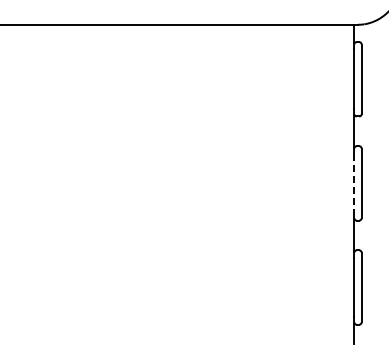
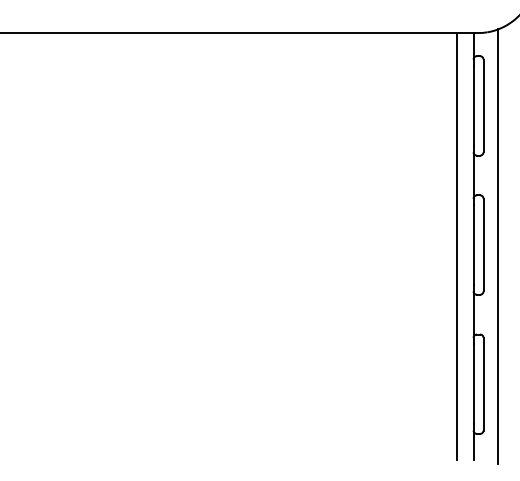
line: (354, 183) -> (473, 245), dashed -> solid
line: (341, 184) -> (456, 246), added
line: (372, 184) -> (497, 246), added

